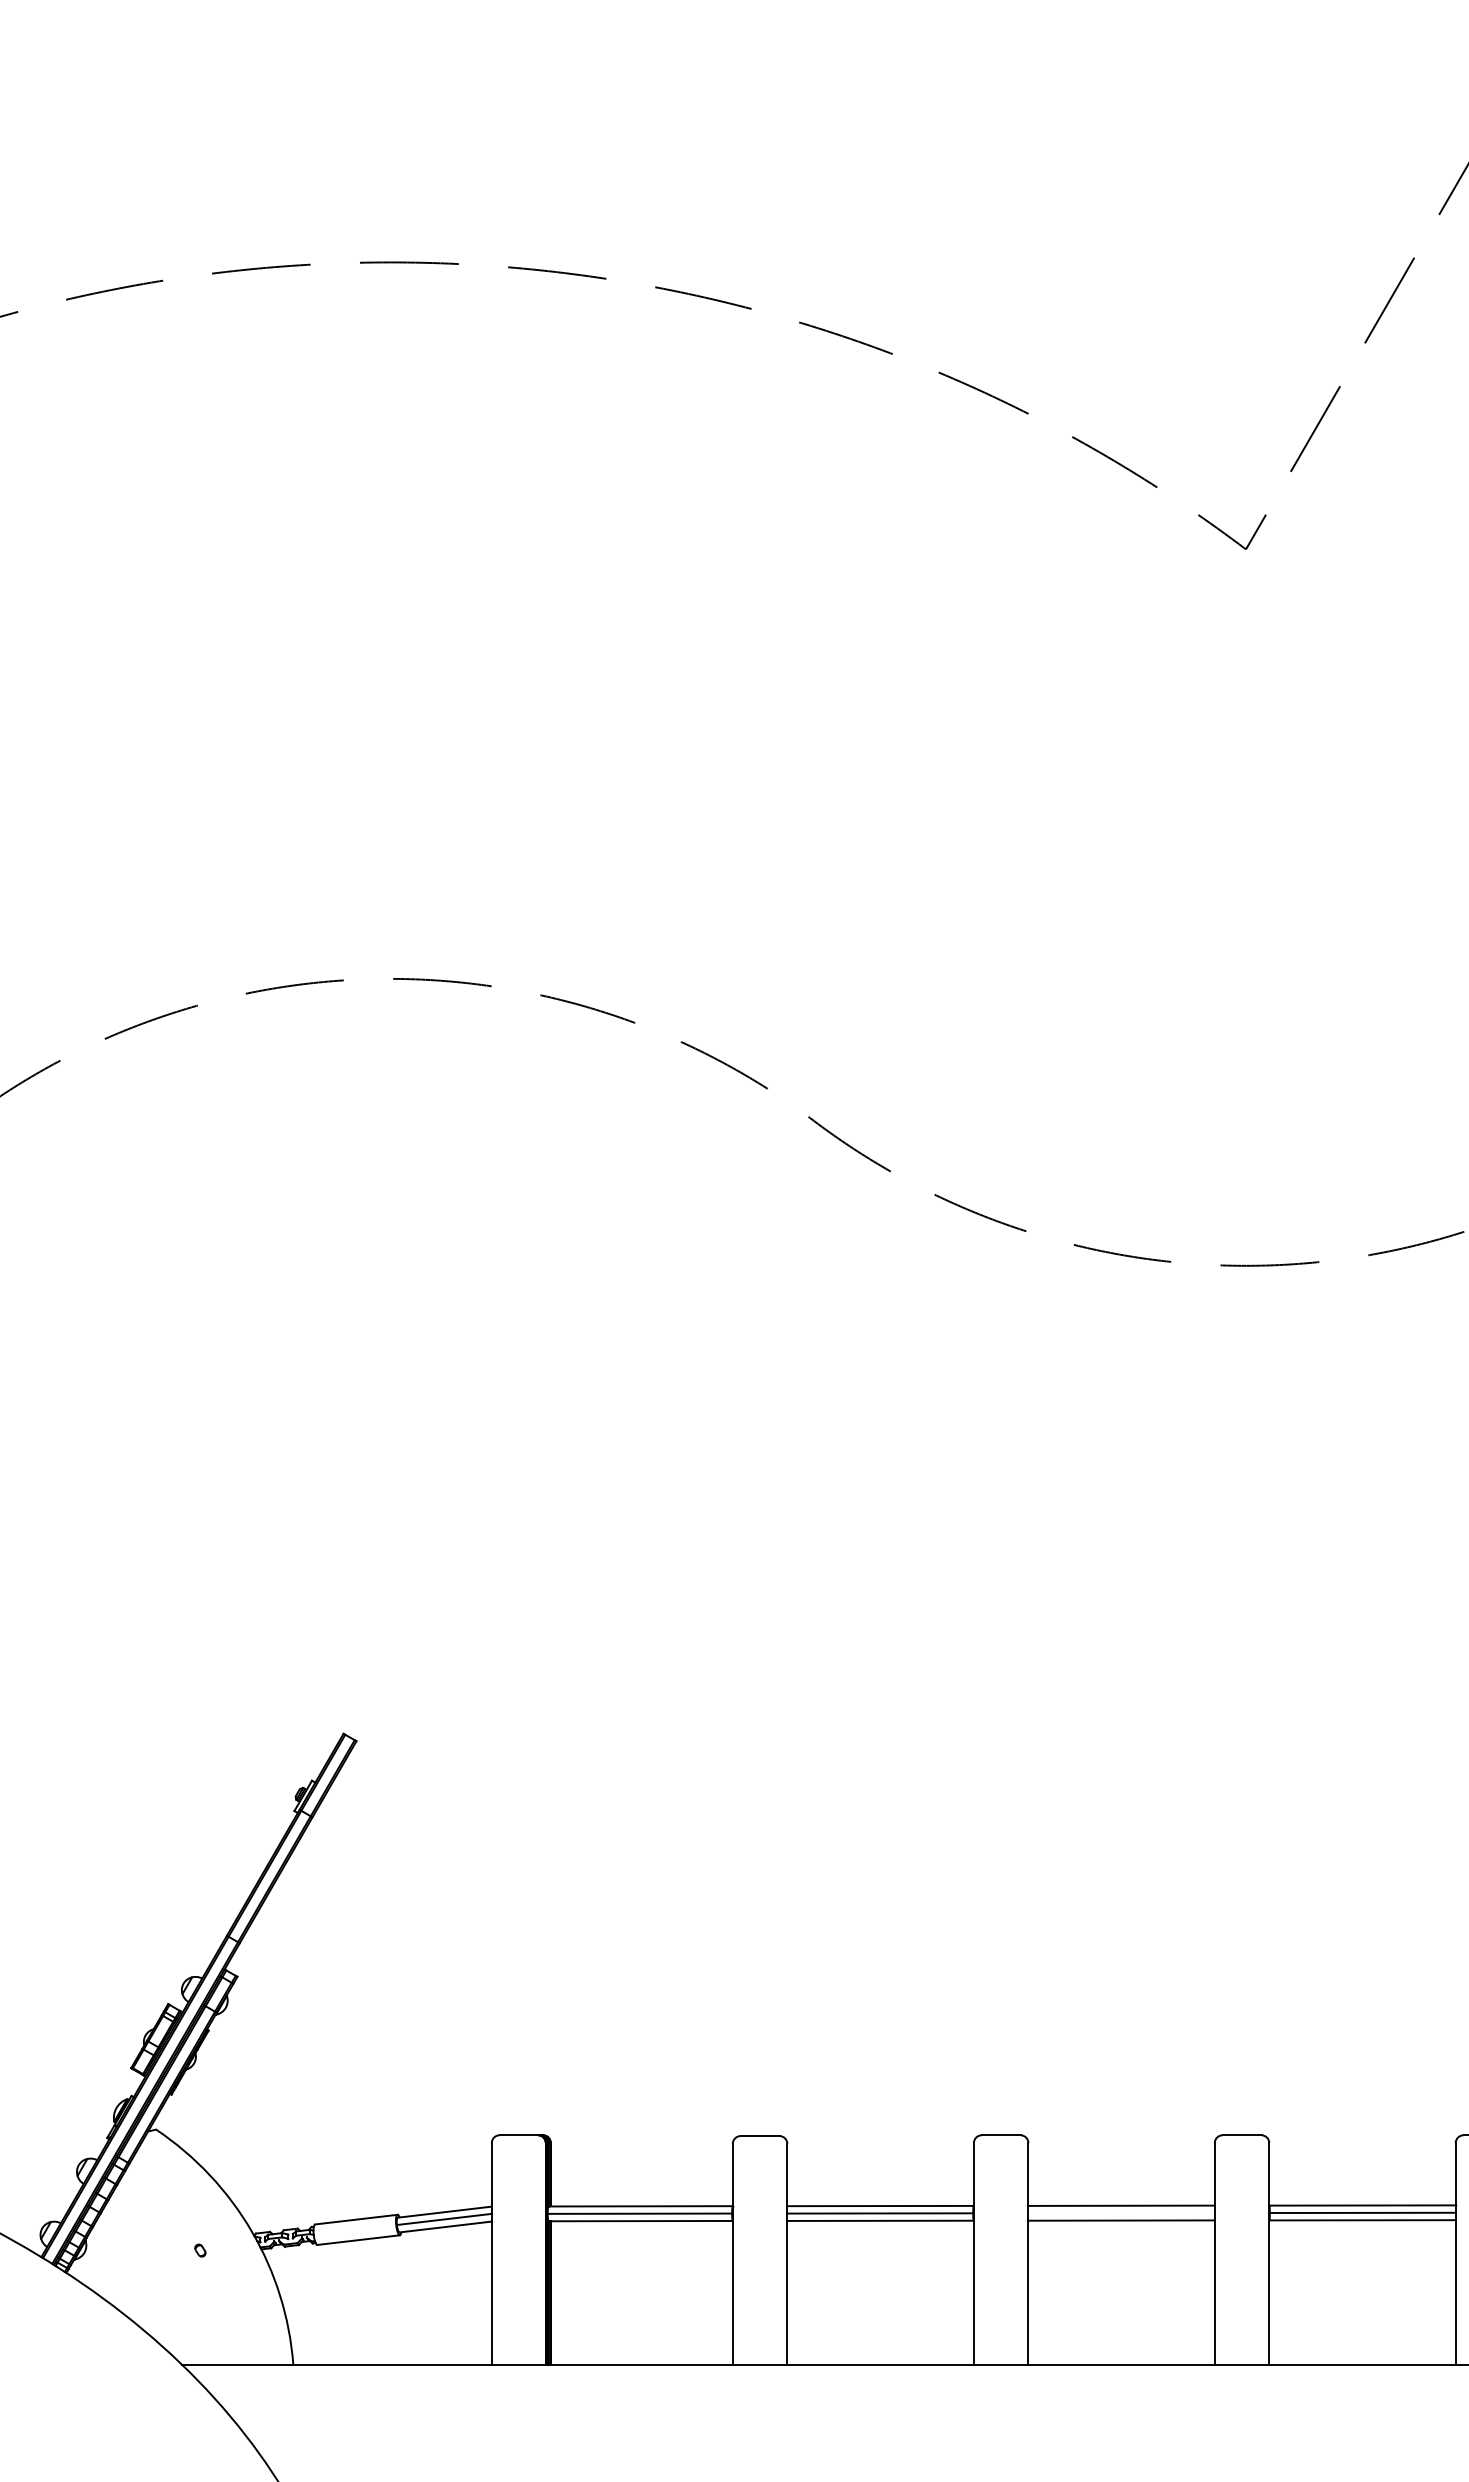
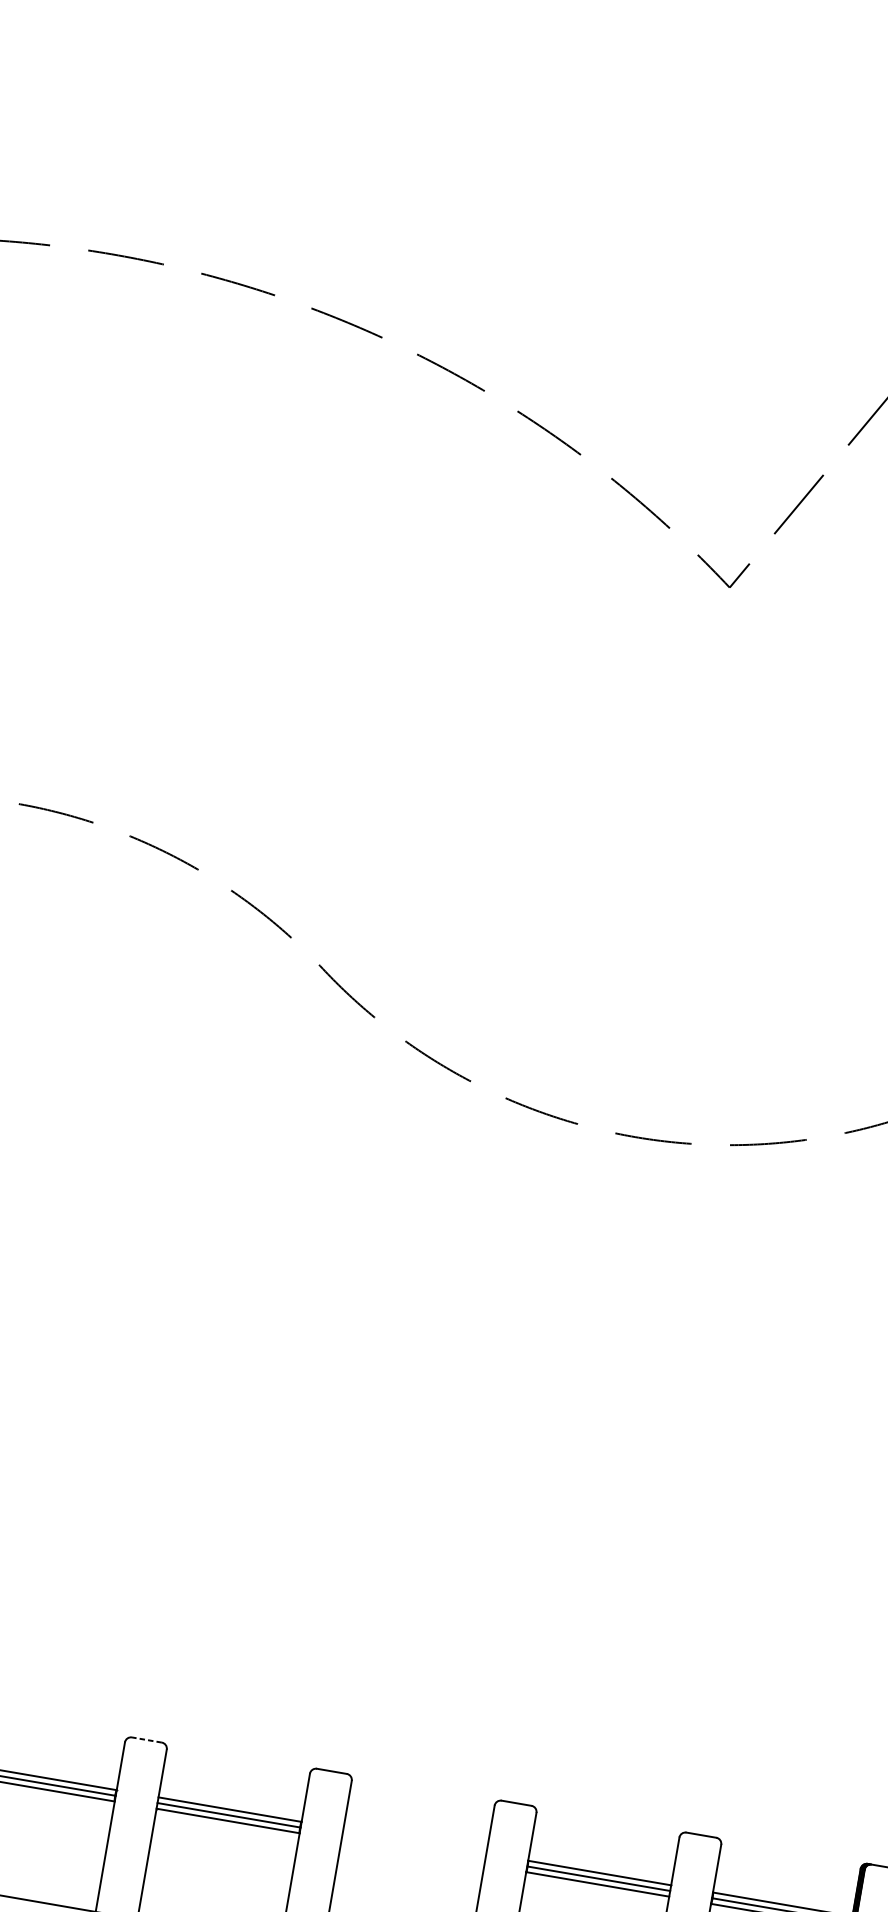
line: (759, 2136) -> (146, 1740), solid -> dashed
line: (1121, 2205) -> (414, 1841), removed
line: (1121, 2220) -> (412, 1852), removed

